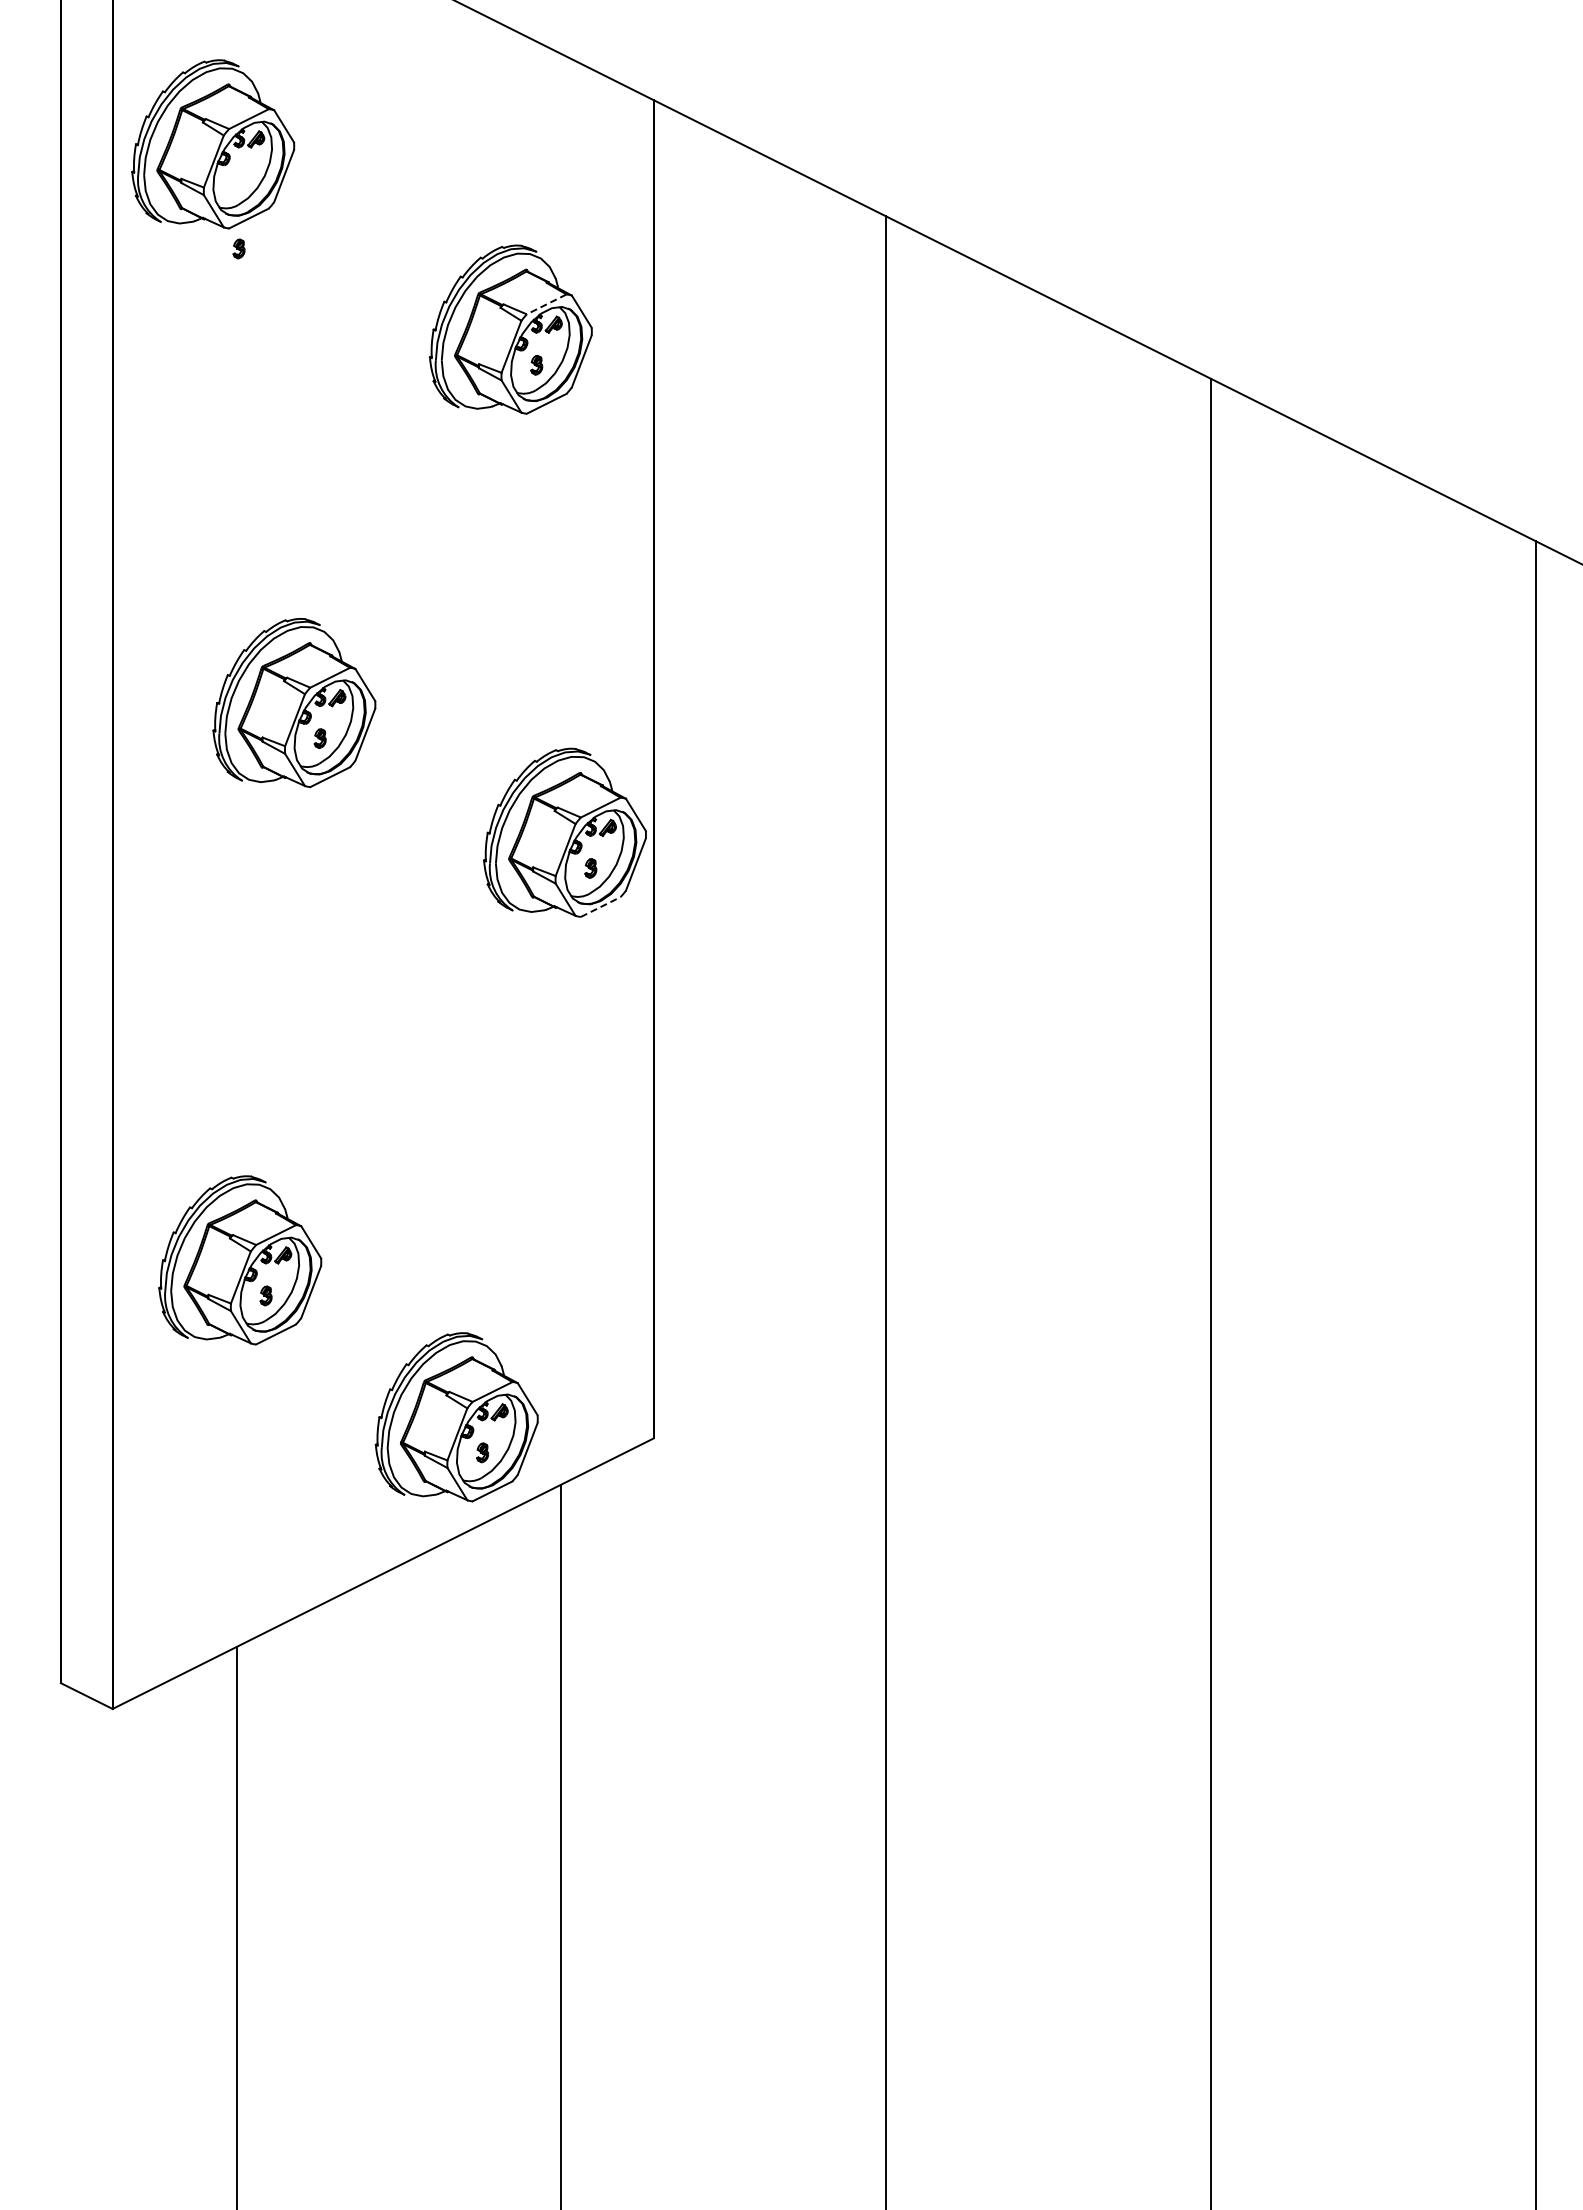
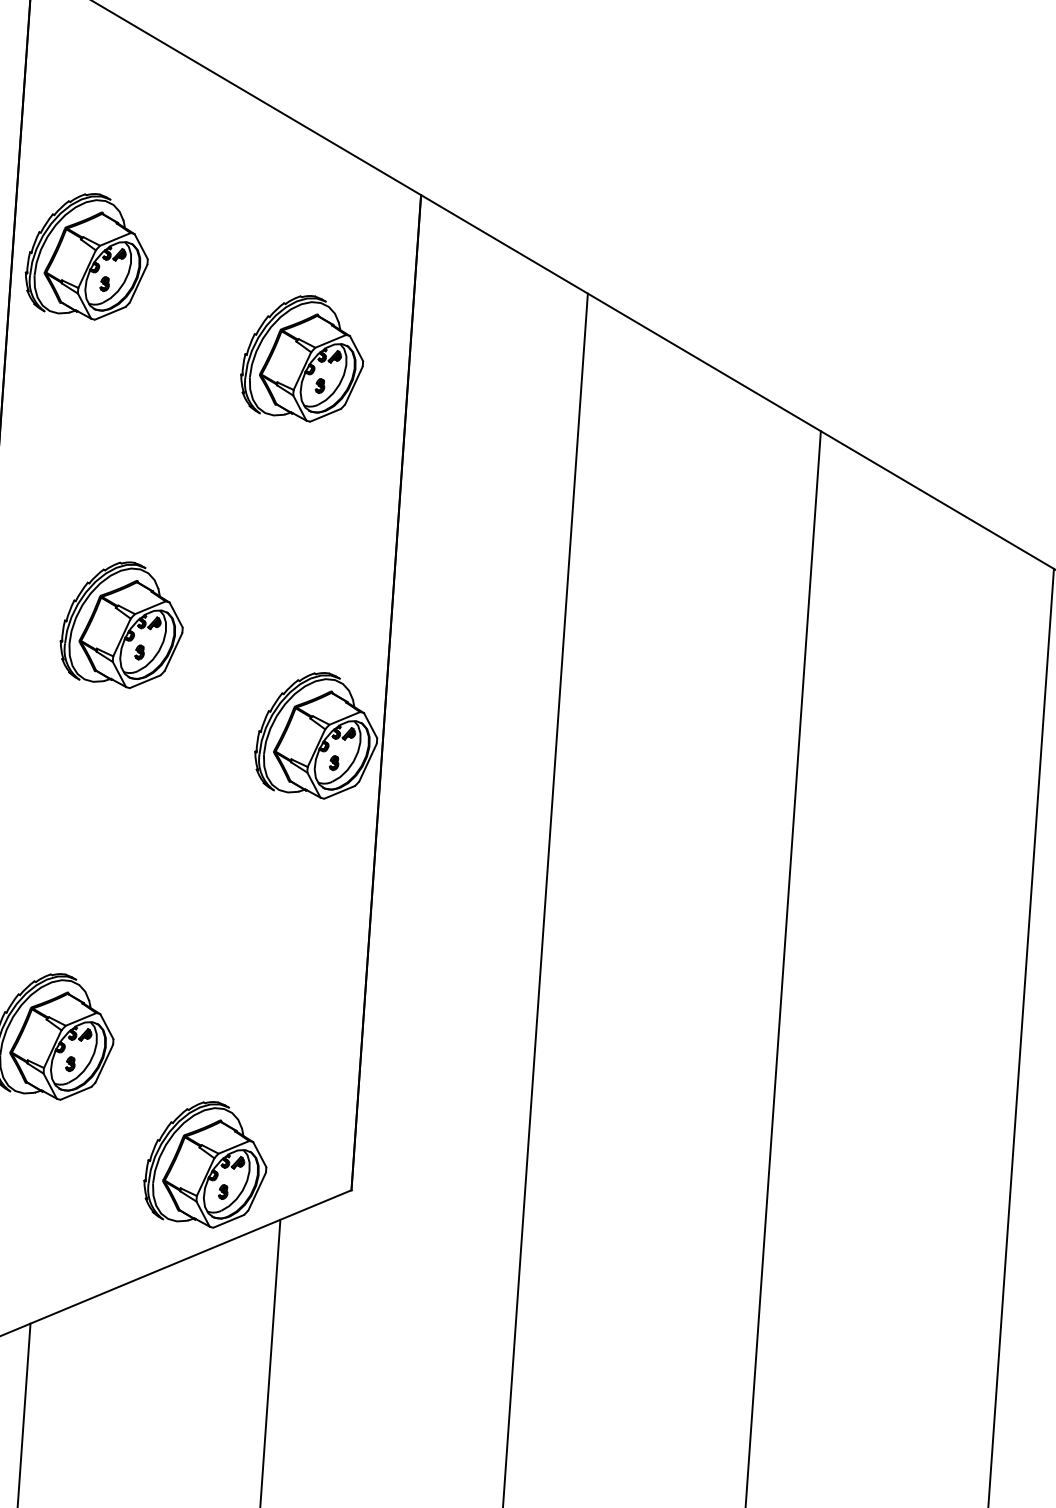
part: (213, 144) -> (87, 256), moved
line: (546, 304) -> (330, 341), dashed -> solid
line: (601, 906) -> (340, 792), dashed -> solid

